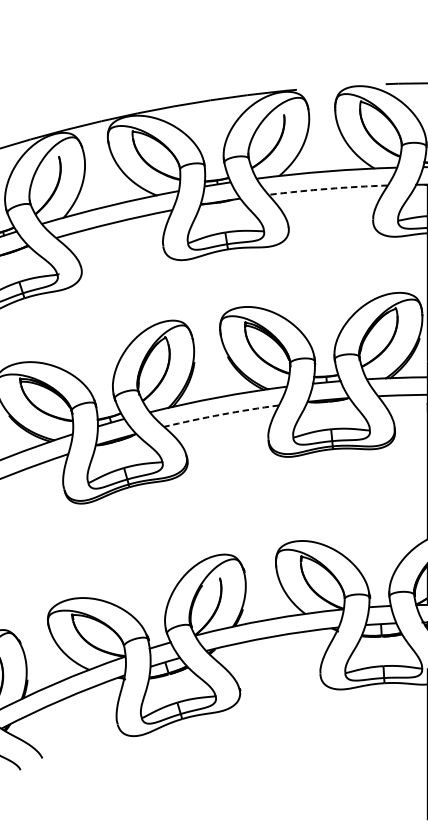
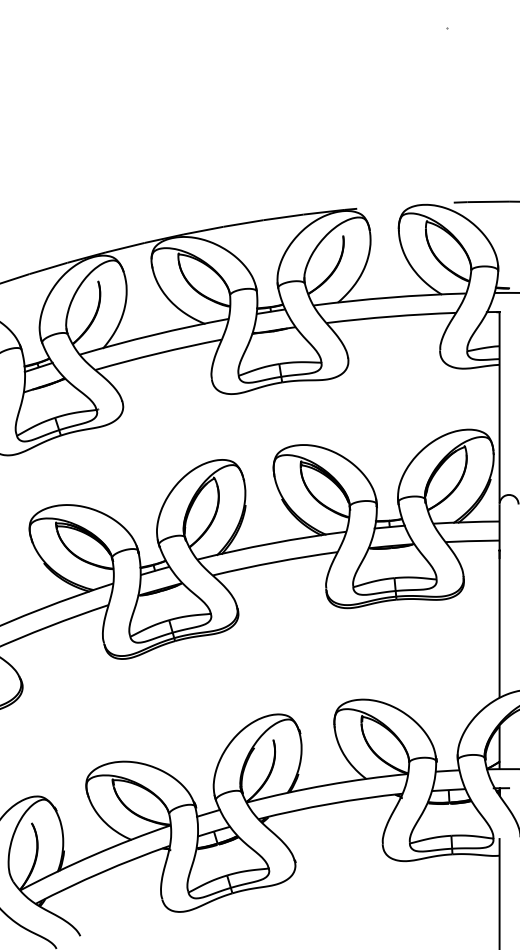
arc: (328, 188) -> (391, 316), dashed -> solid
arc: (221, 414) -> (275, 562), dashed -> solid

